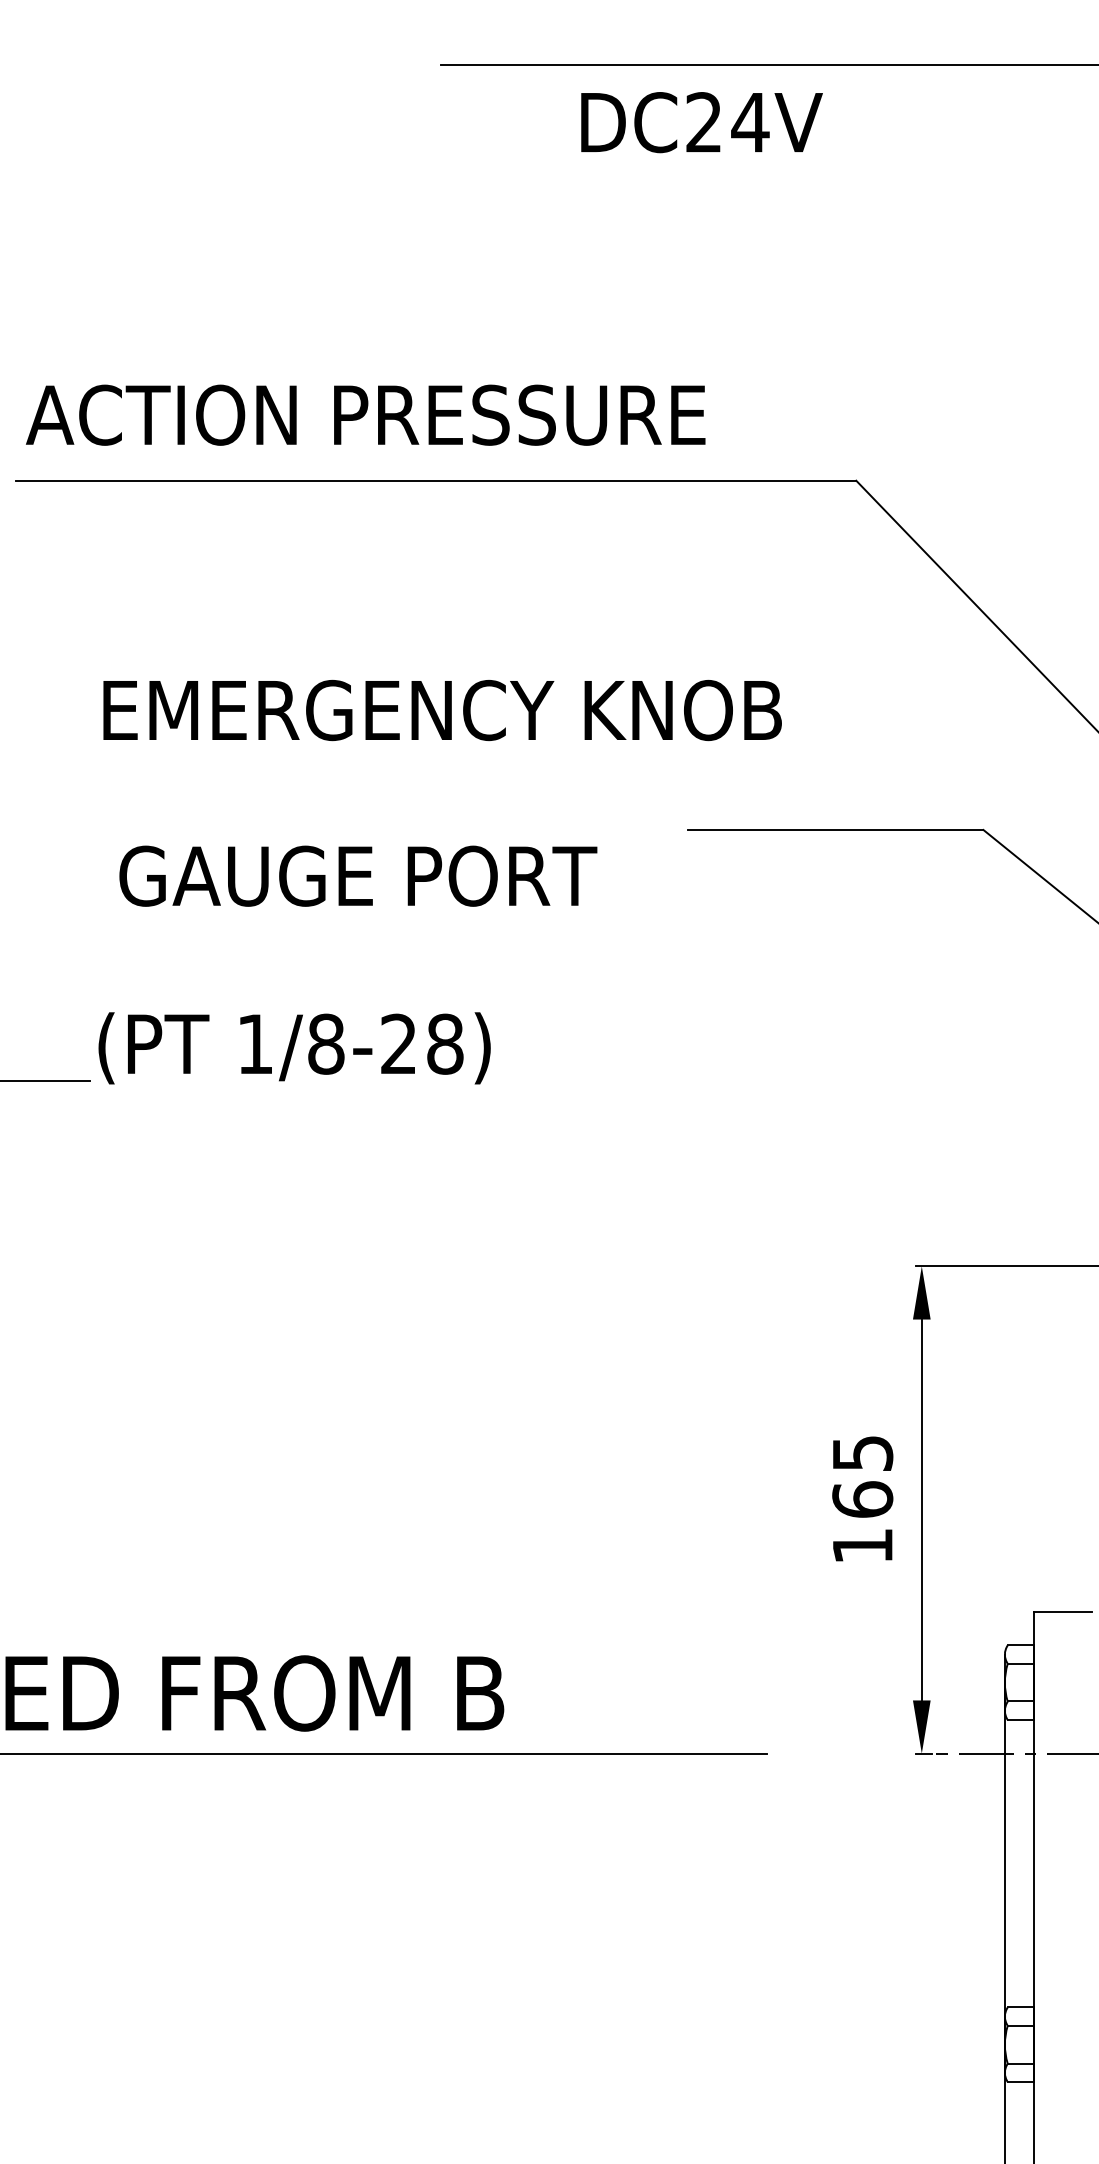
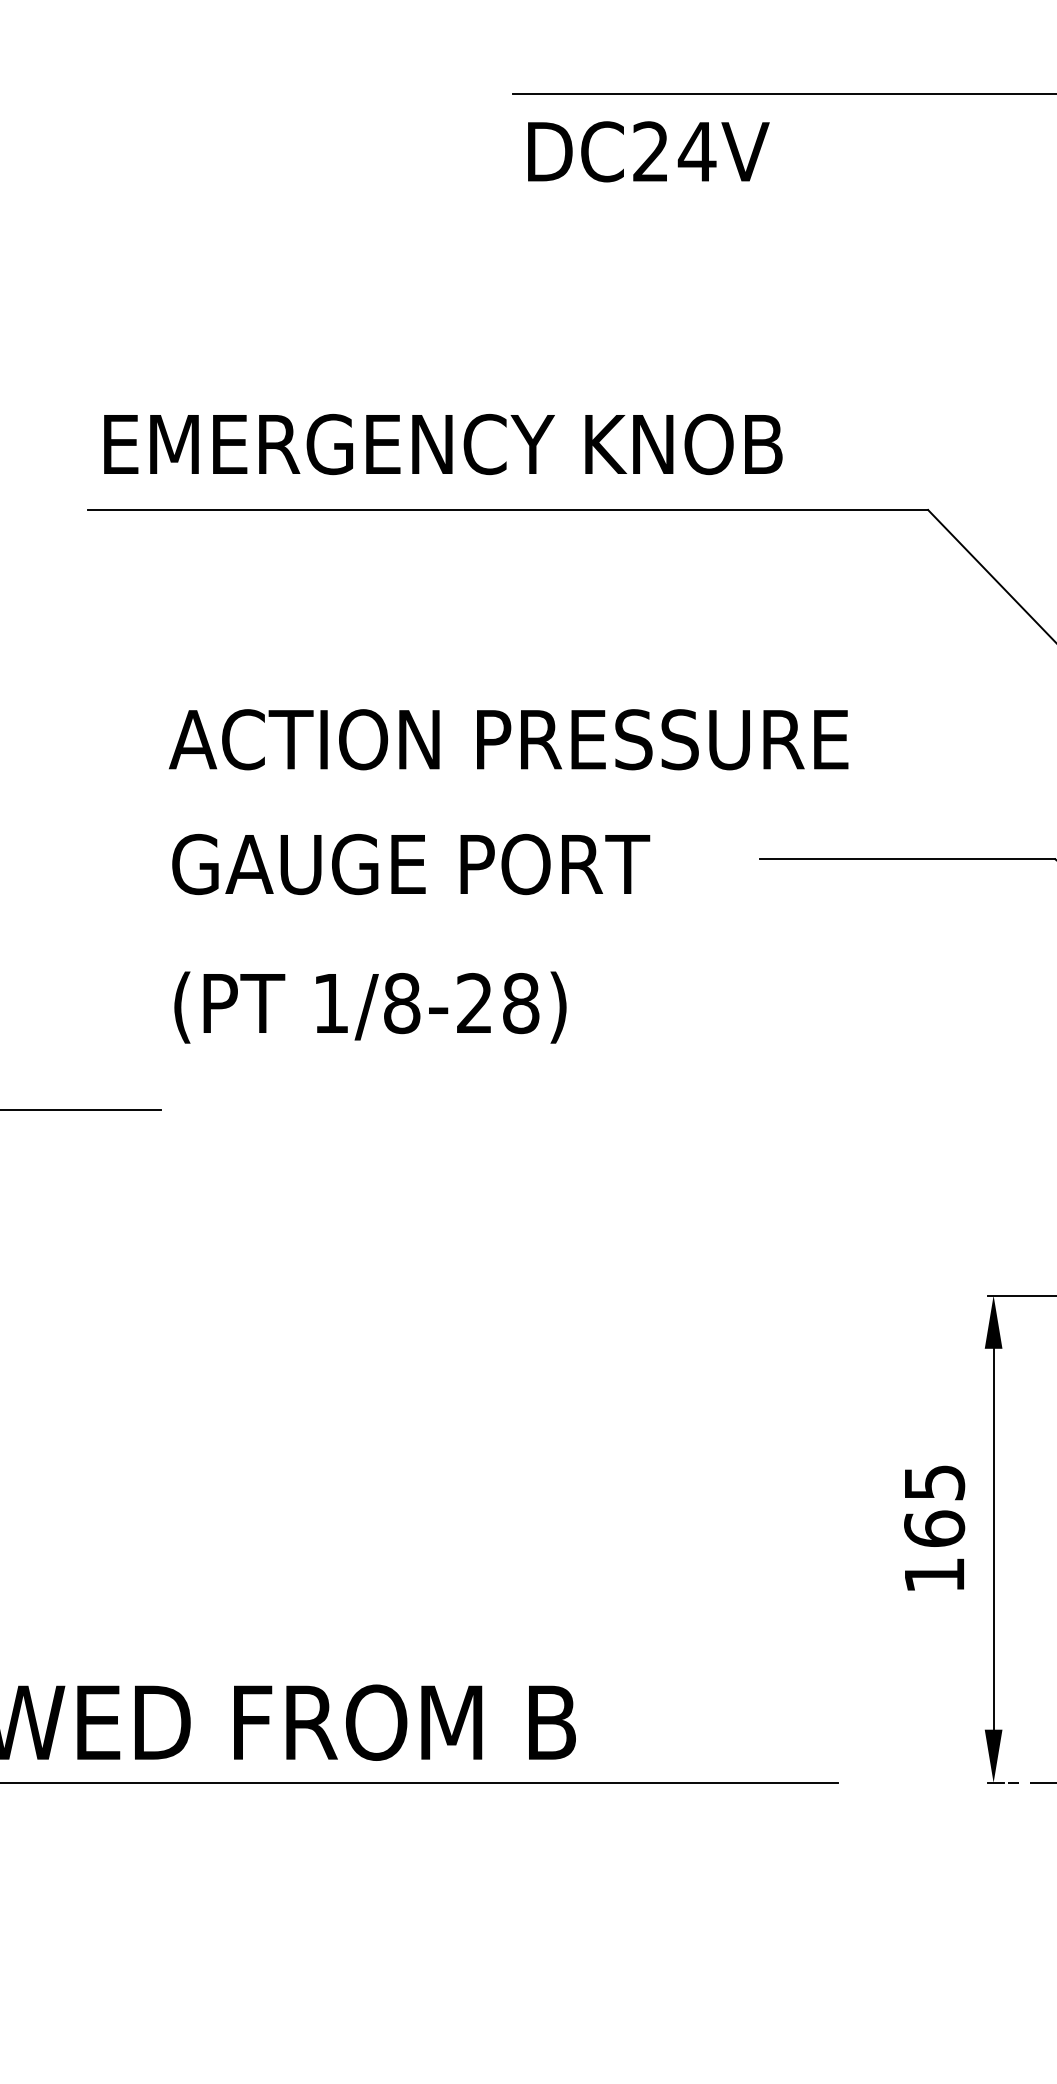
text: (701, 122) -> (648, 151), moved
text: (368, 414) -> (440, 443), ACTION PRESSURE -> EMERGENCY KNOB
text: (439, 710) -> (511, 739), EMERGENCY KNOB -> ACTION PRESSURE
text: (358, 875) -> (411, 863), moved
text: (294, 1048) -> (370, 1007), moved

